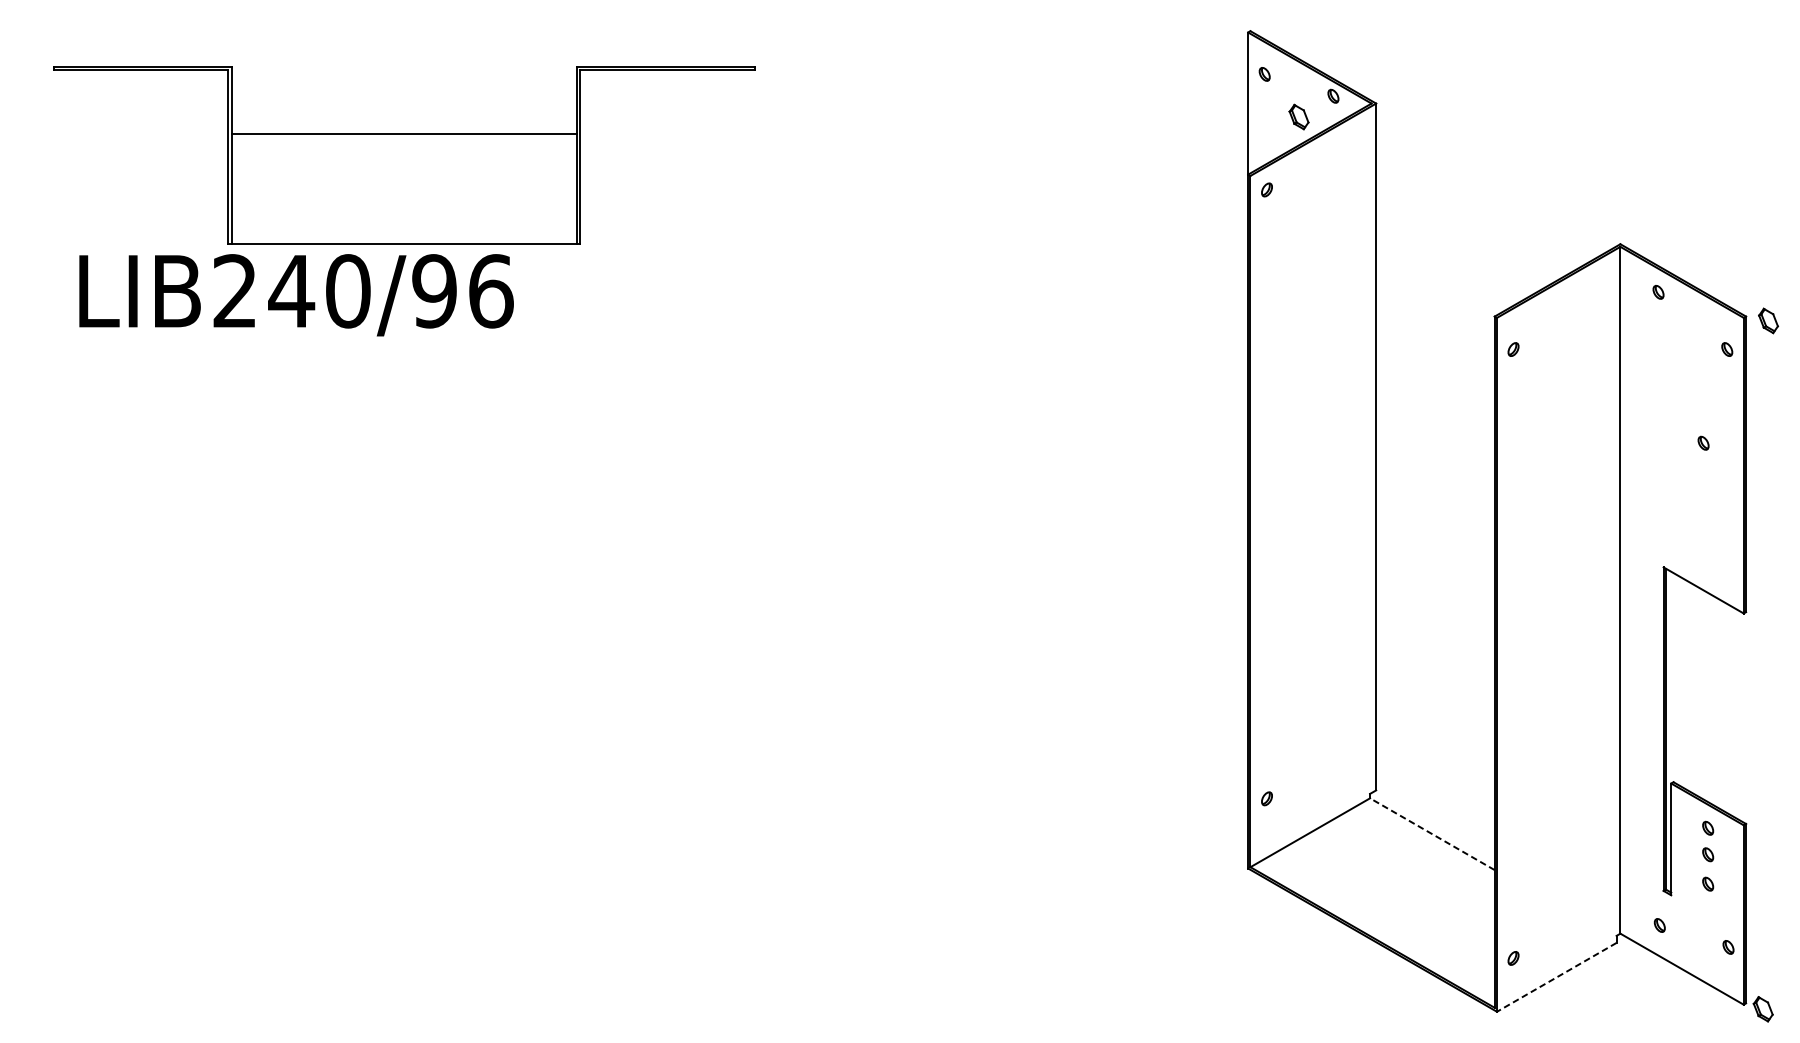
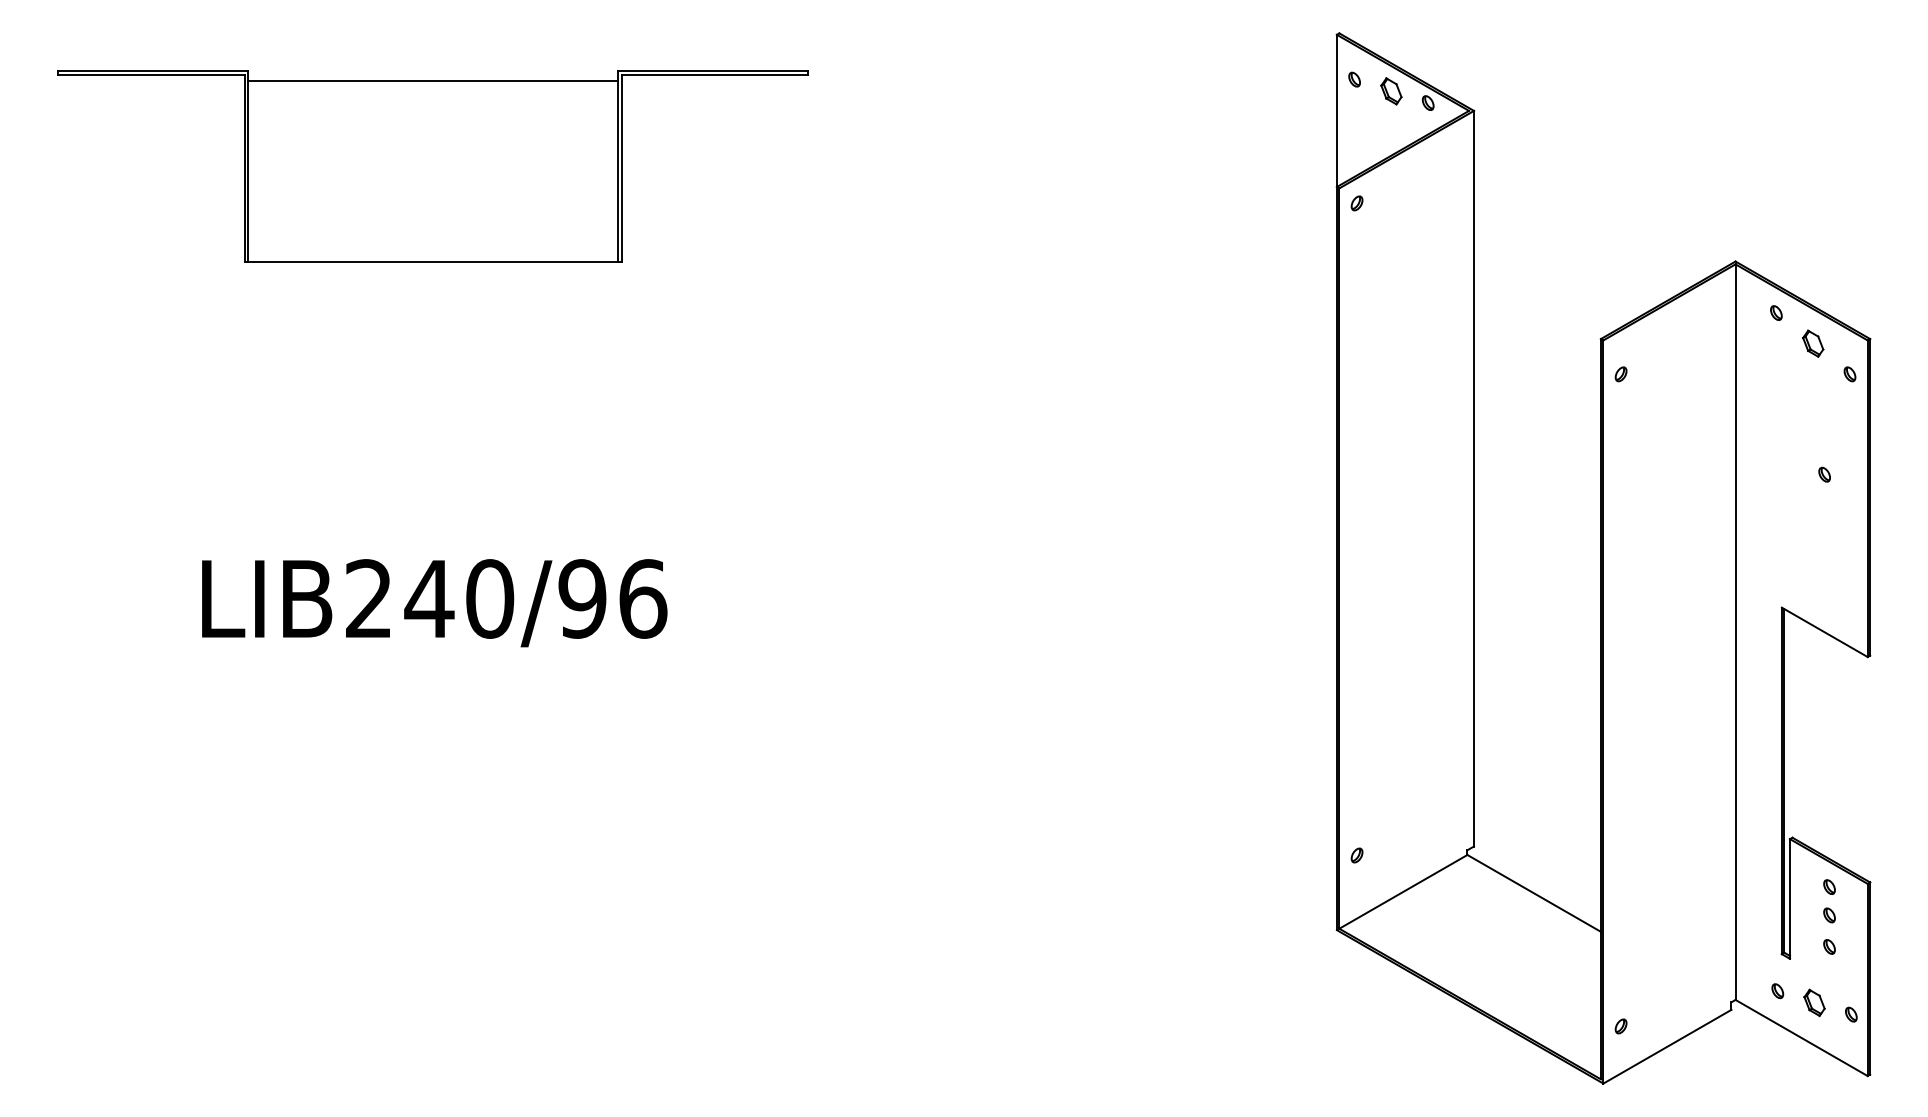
part: (1299, 117) -> (1391, 91), moved
line: (404, 134) -> (433, 80), moved
text: (296, 295) -> (434, 603), moved
part: (1768, 320) -> (1813, 343), moved
line: (1431, 834) -> (1533, 893), dashed -> solid
line: (1556, 977) -> (1667, 1046), dashed -> solid
part: (1763, 1008) -> (1814, 1002), moved

